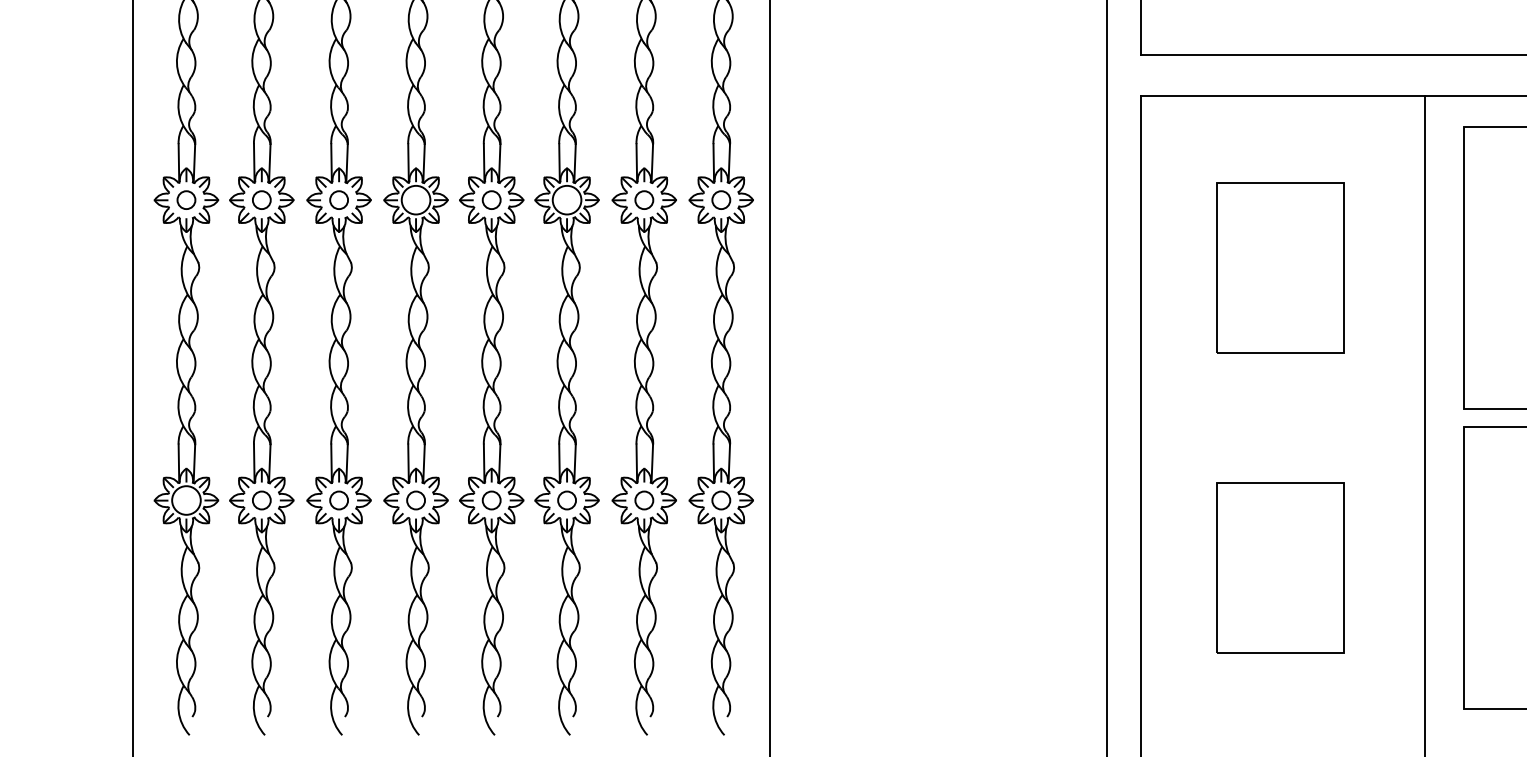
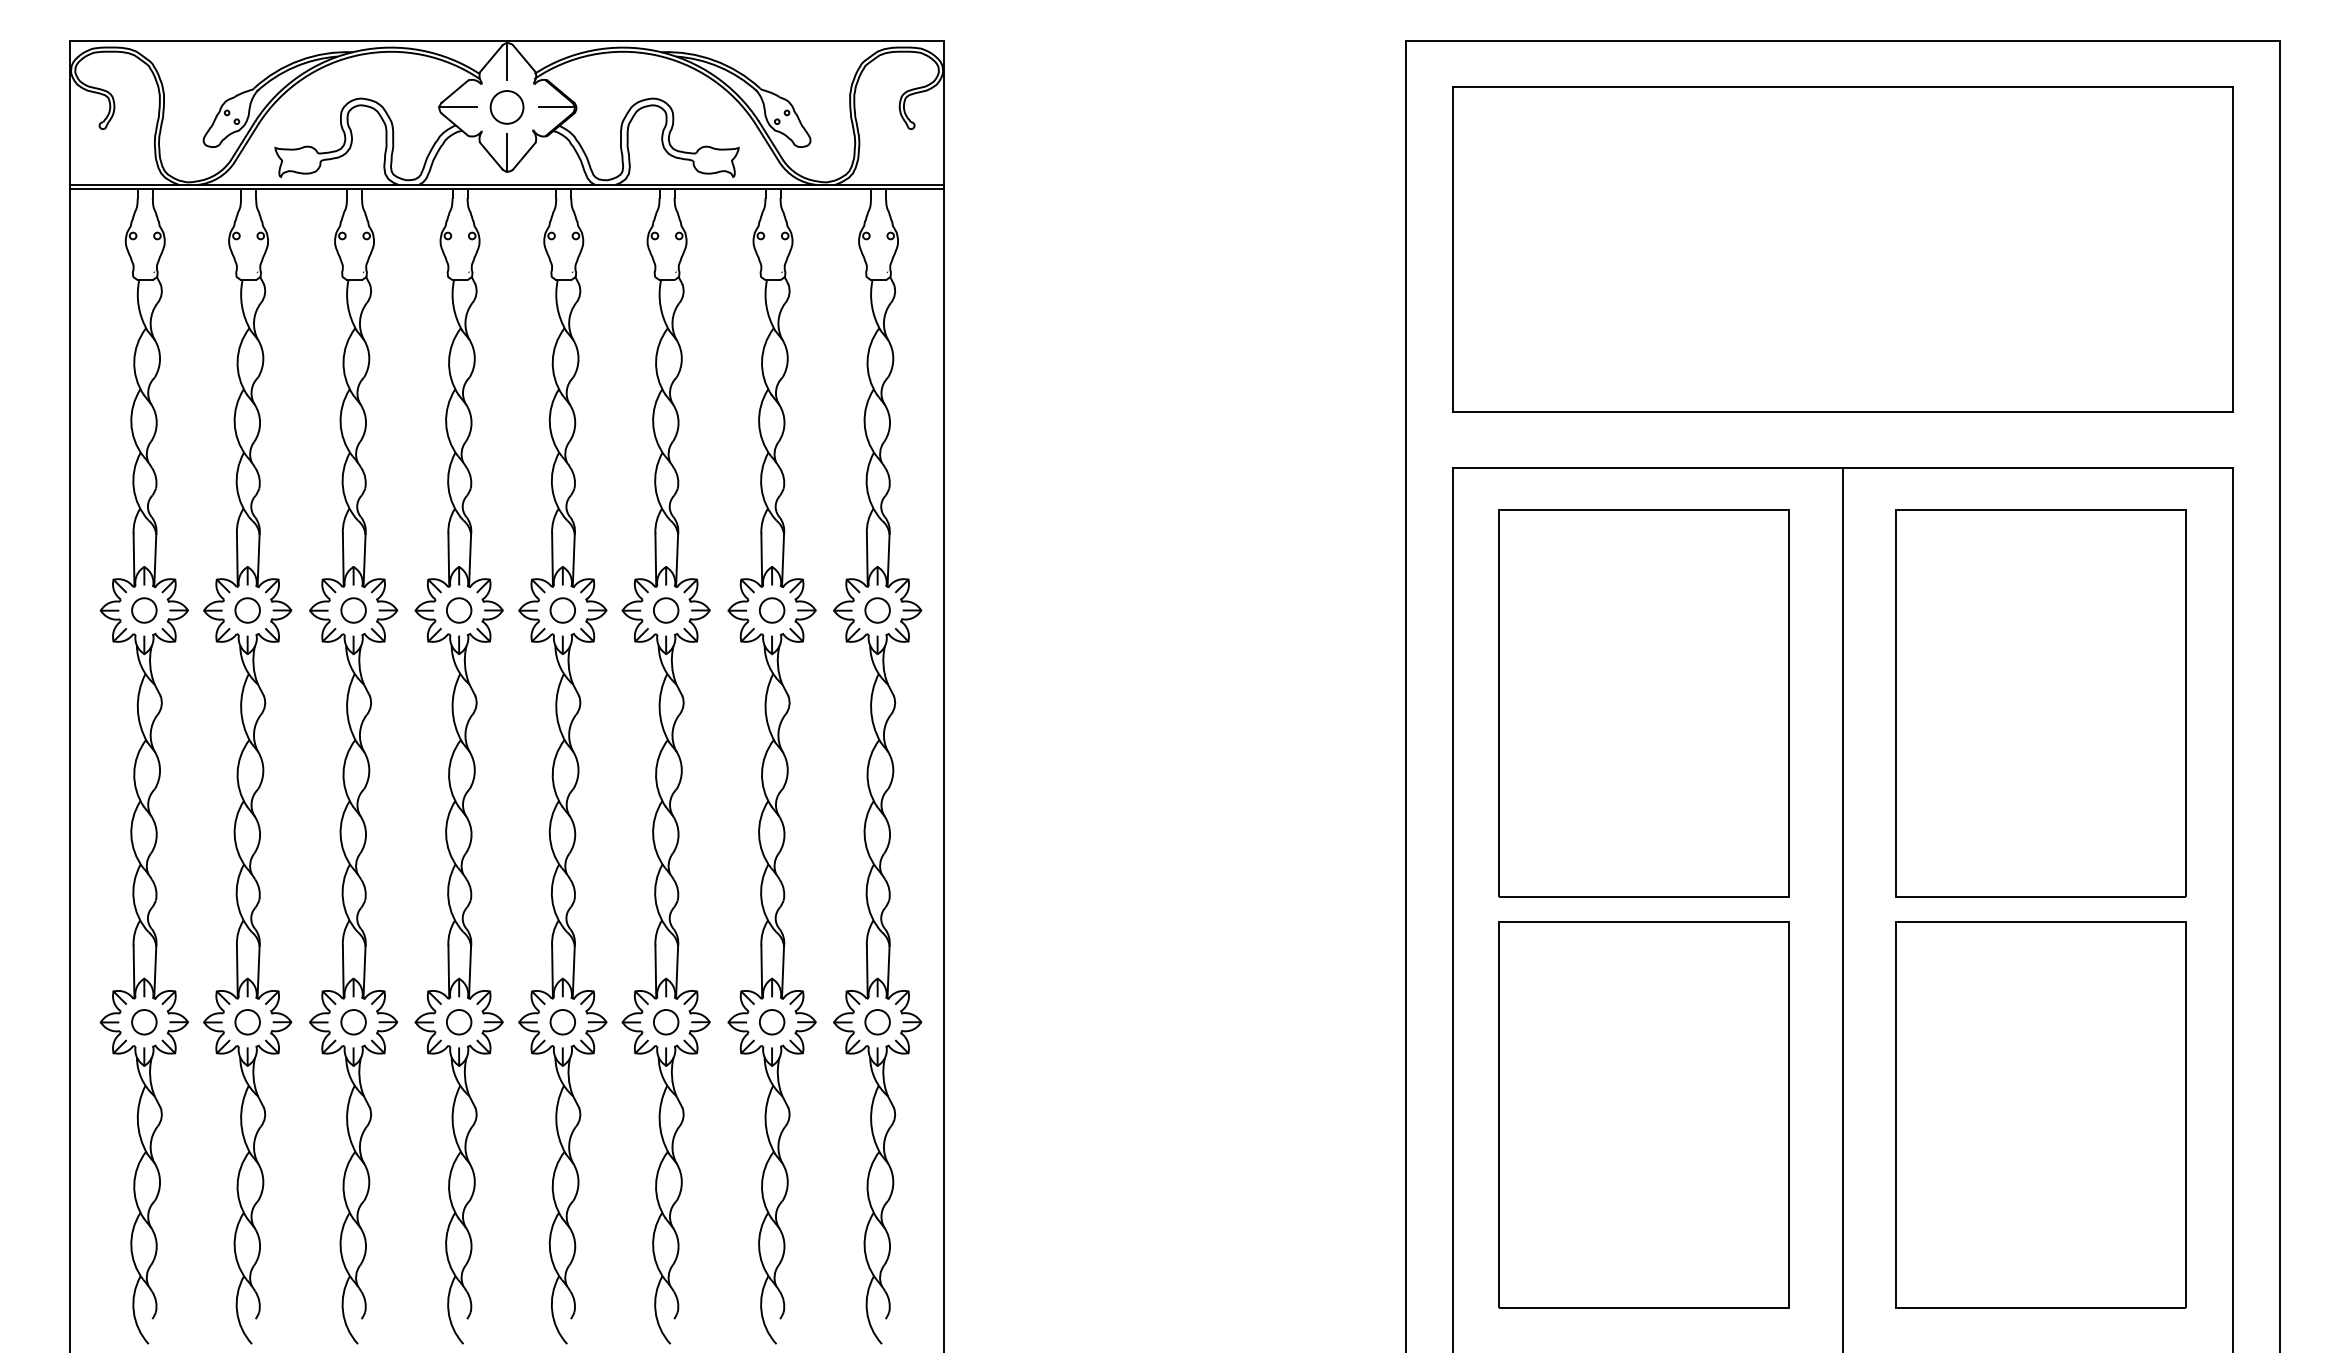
circle: (415, 200) -> (458, 610), size x0.62
circle: (566, 200) -> (665, 610), size x0.62
part: (1279, 267) -> (1643, 703), size x1.67
circle: (186, 500) -> (144, 1022), size x0.62
part: (1279, 567) -> (1643, 1114), size x1.67

